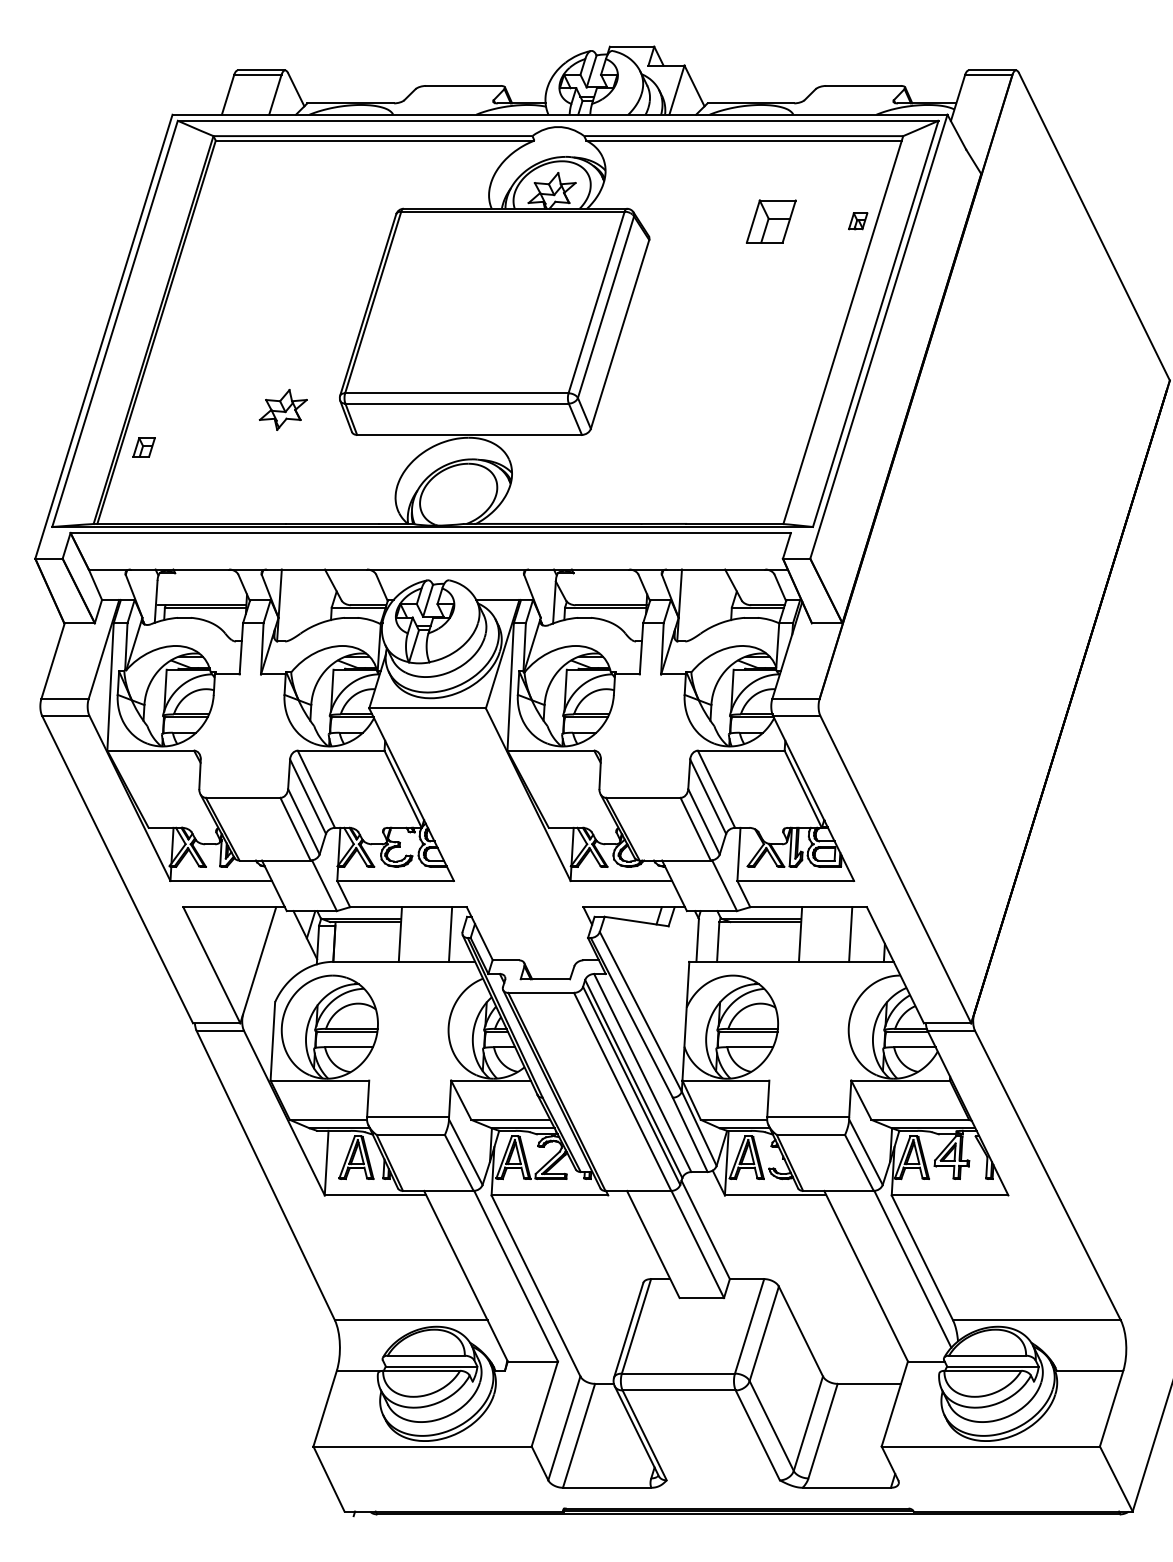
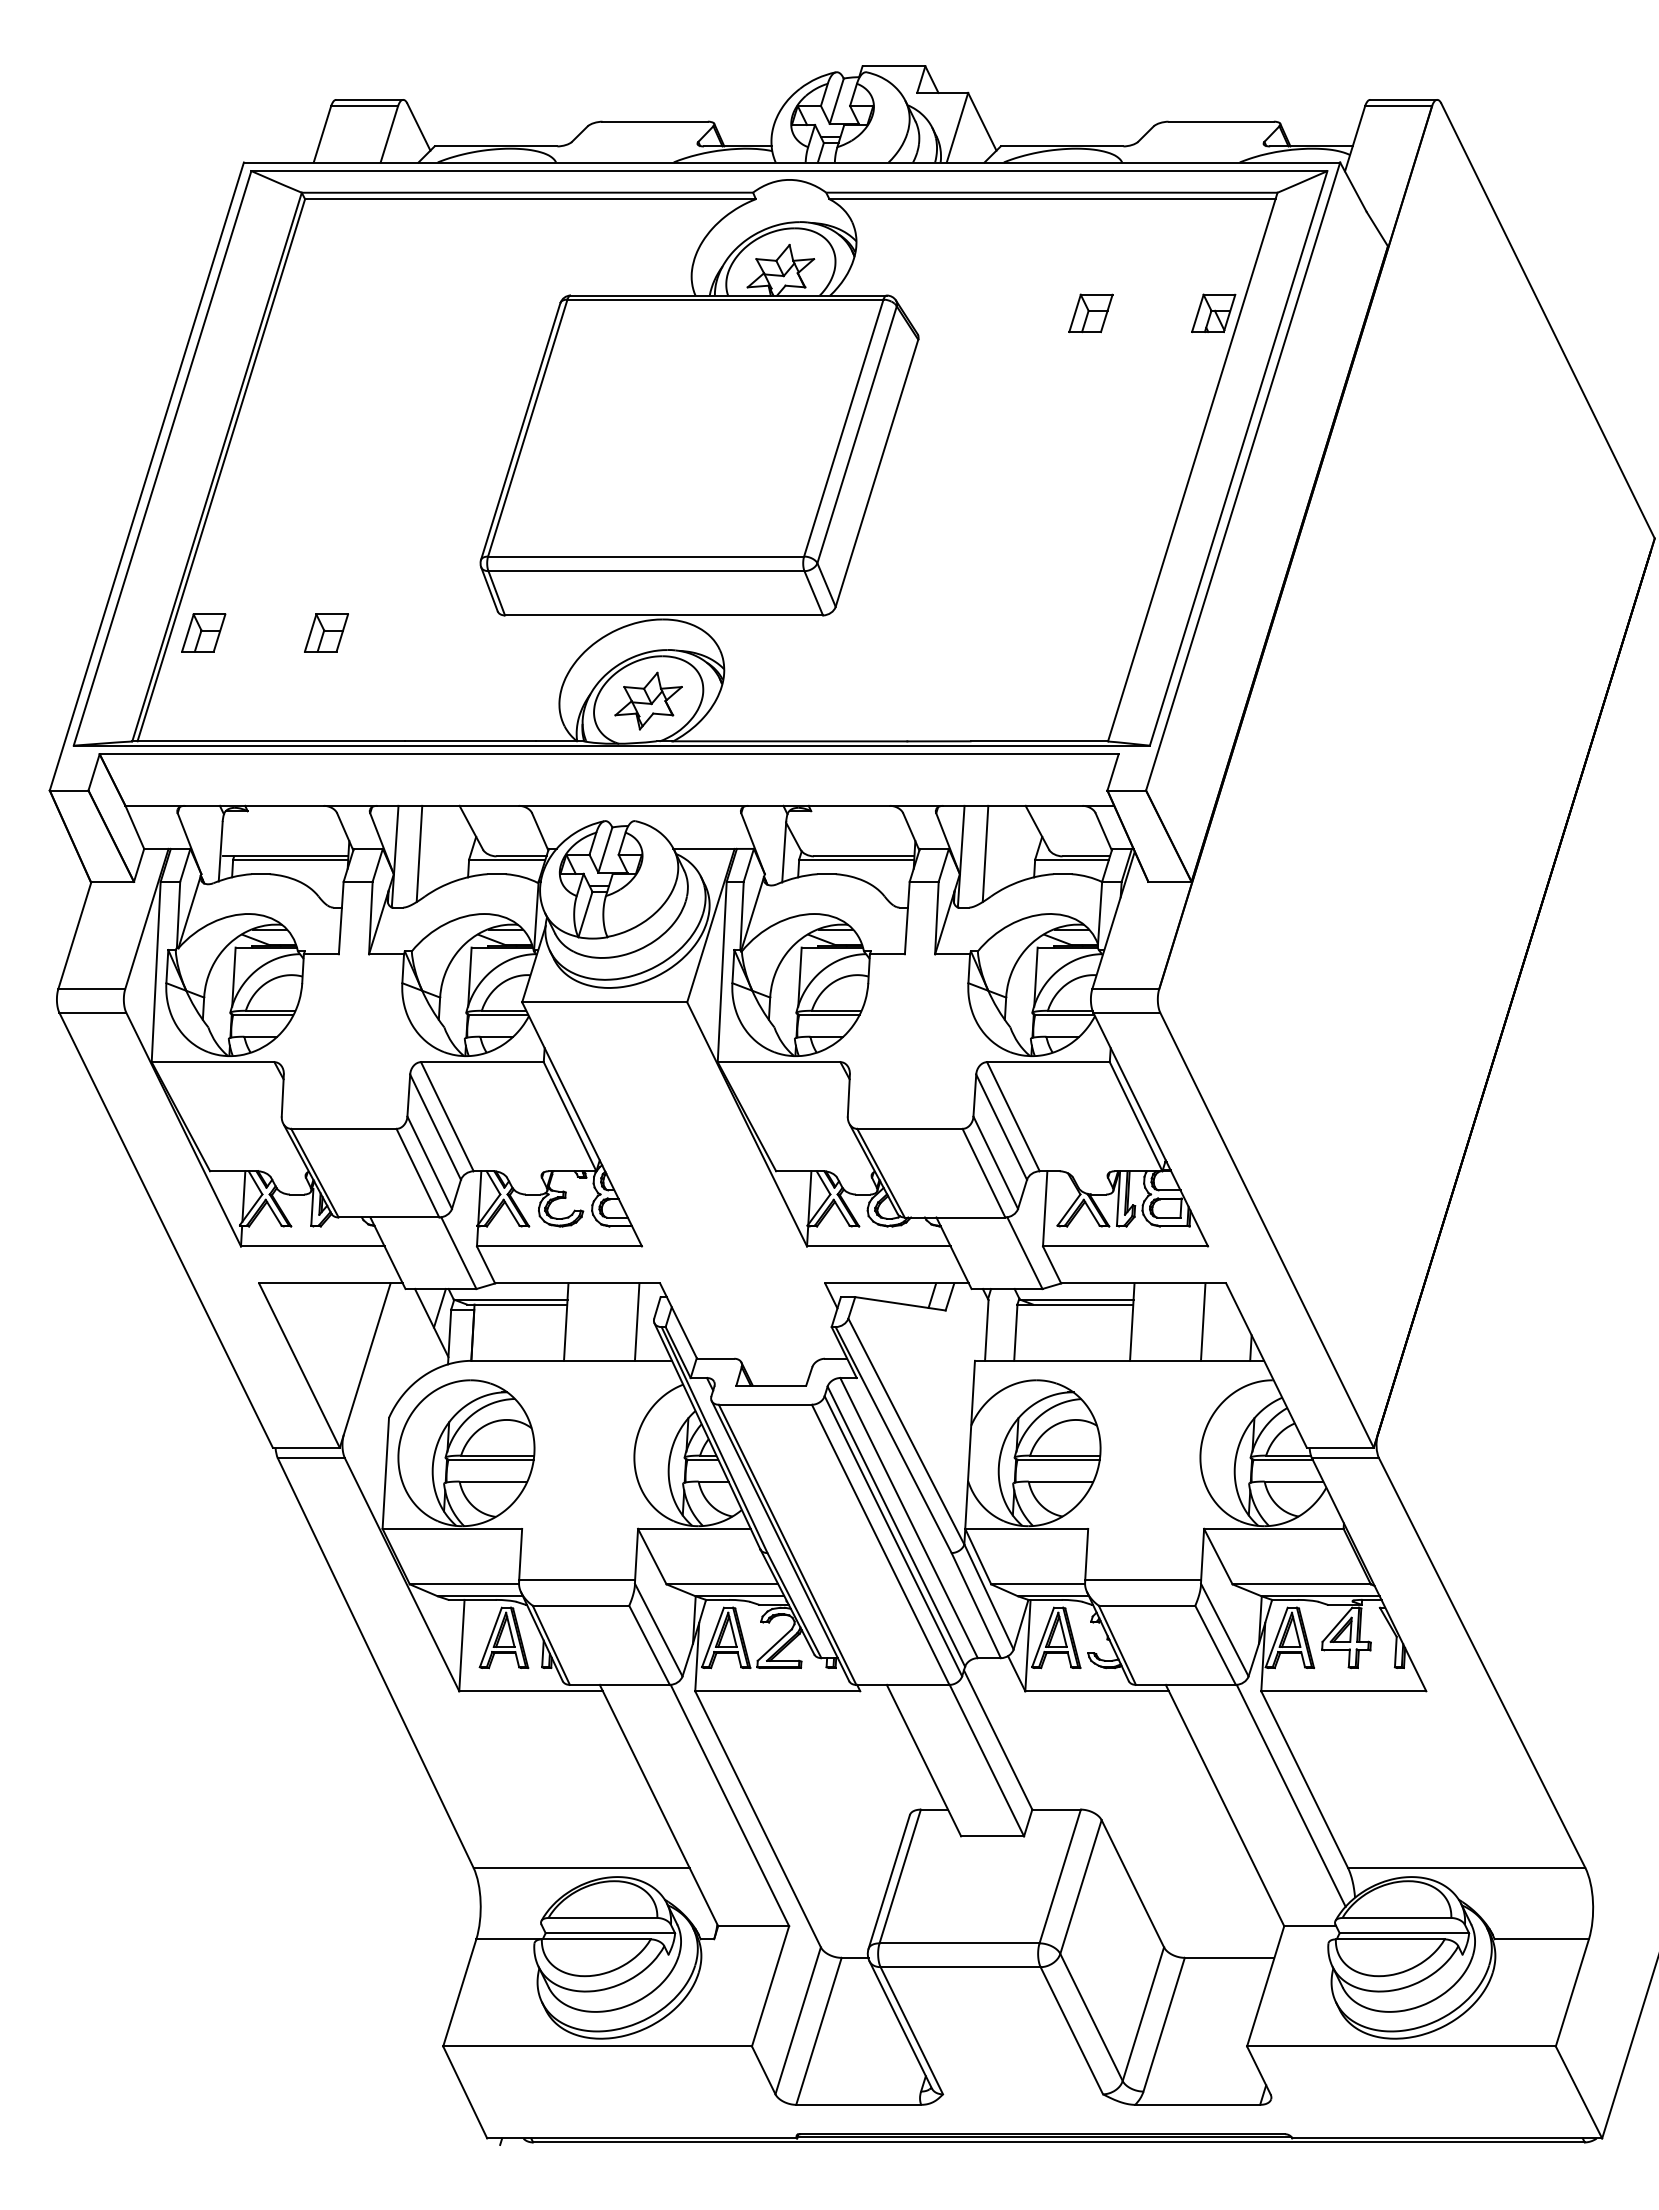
part: (771, 220) -> (1090, 312), size x0.62
part: (857, 220) -> (1213, 312), size x1.67
part: (283, 409) -> (648, 700), moved
part: (143, 446) -> (203, 632), size x1.43
part: (230, 446) -> (326, 632), added
line: (296, 603) -> (419, 853), added
line: (696, 603) -> (985, 853), added

